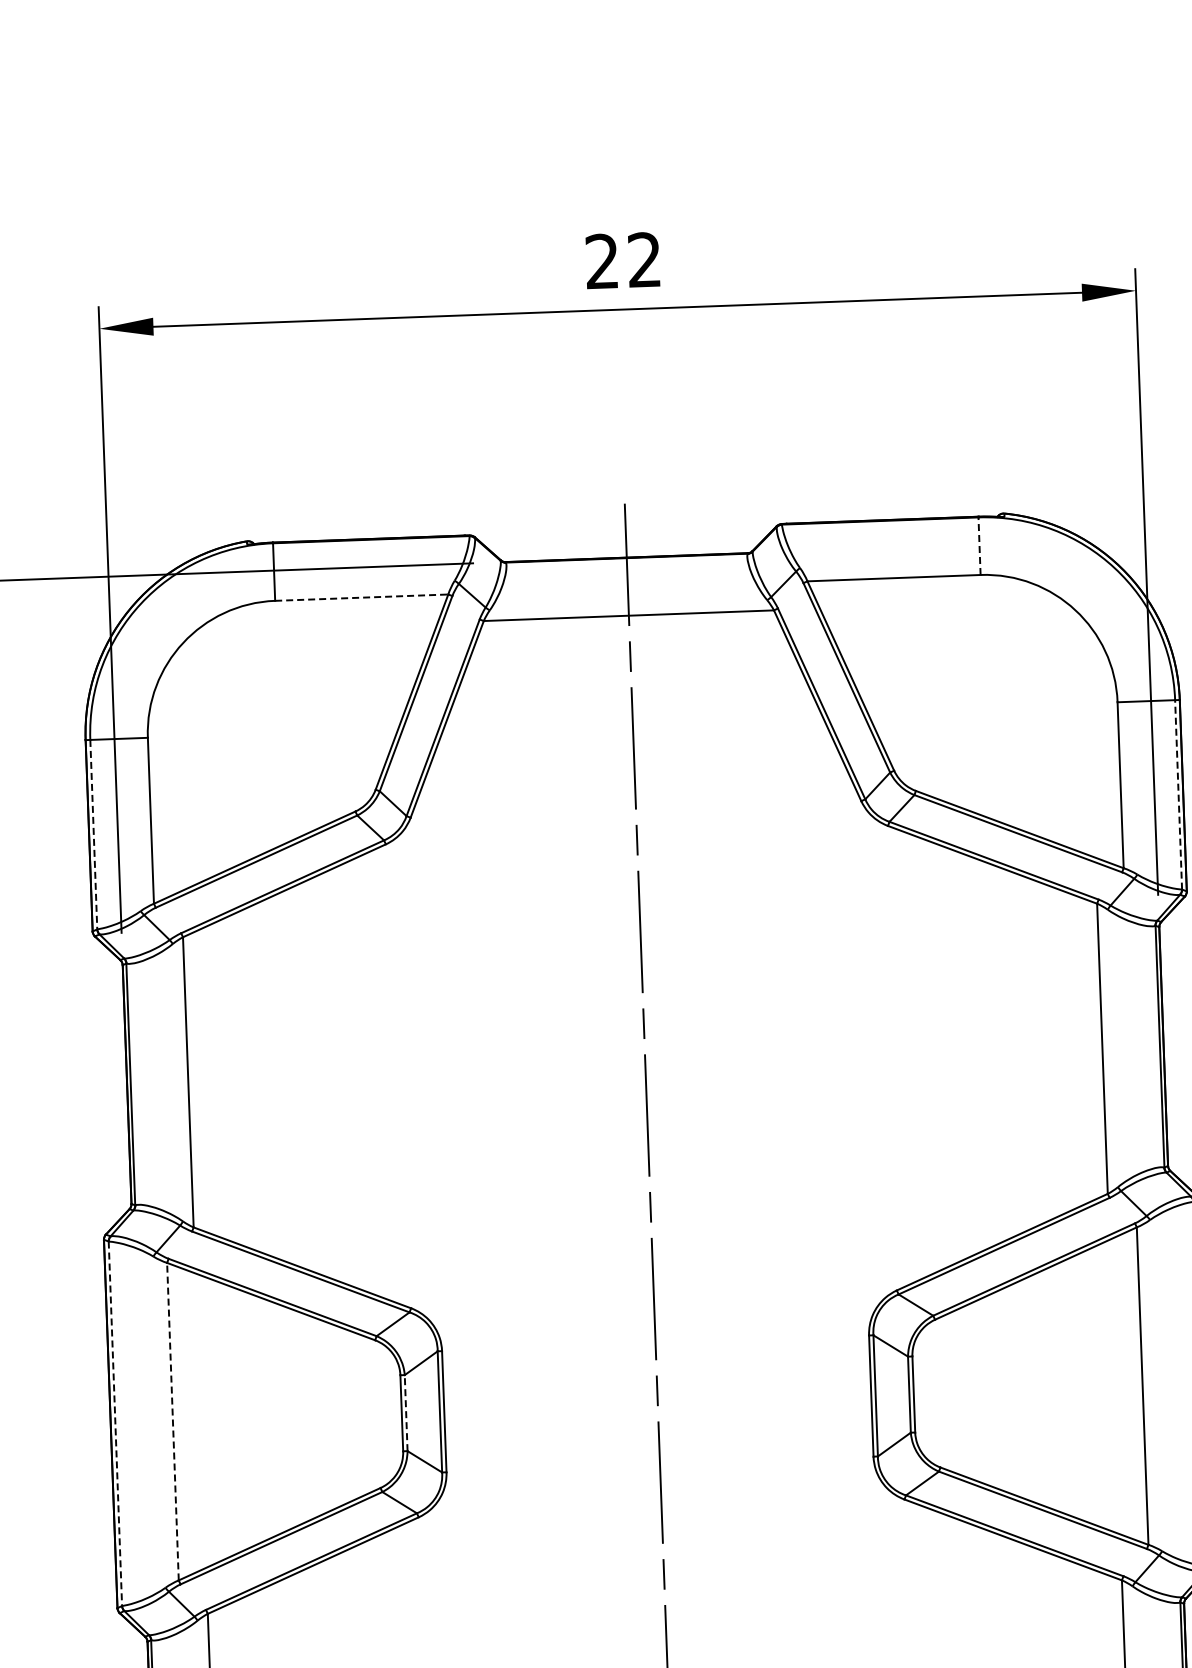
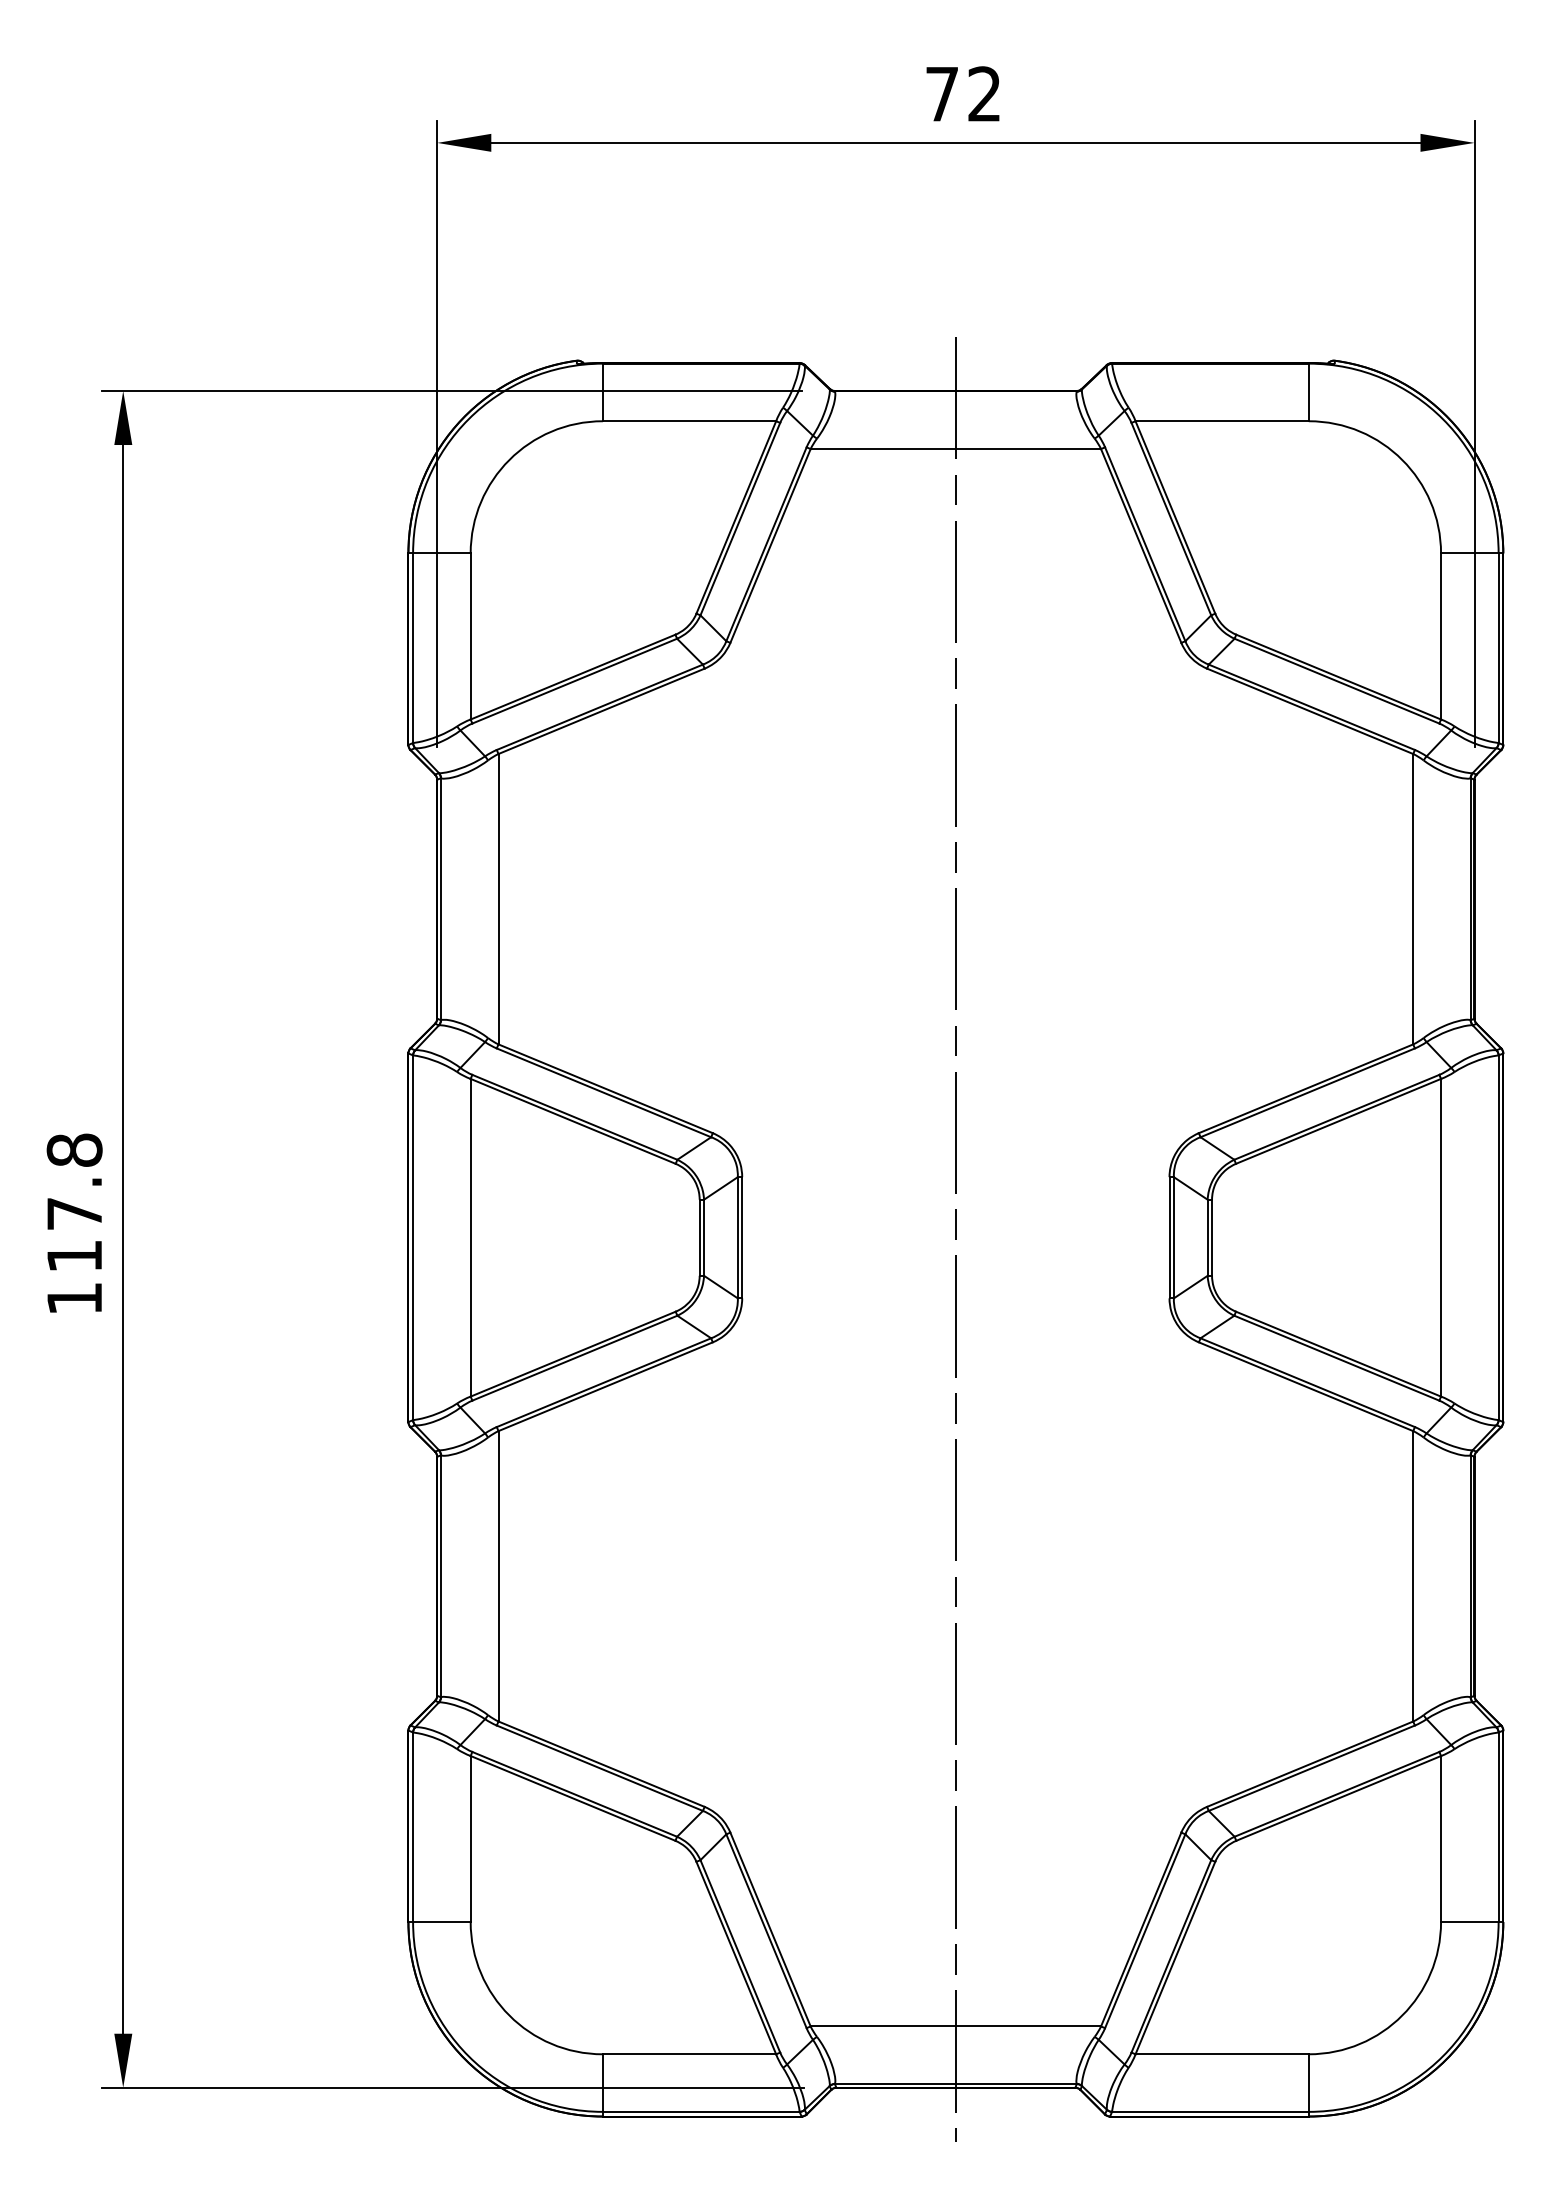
text: (601, 260) -> (941, 93), 22 -> 72
line: (979, 546) -> (1308, 392), dashed -> solid
line: (361, 597) -> (689, 421), dashed -> solid
line: (1178, 795) -> (1498, 648), dashed -> solid
line: (94, 834) -> (413, 648), dashed -> solid
line: (406, 1412) -> (704, 1237), dashed -> solid
line: (172, 1421) -> (470, 1237), dashed -> solid
line: (115, 1424) -> (413, 1238), dashed -> solid

